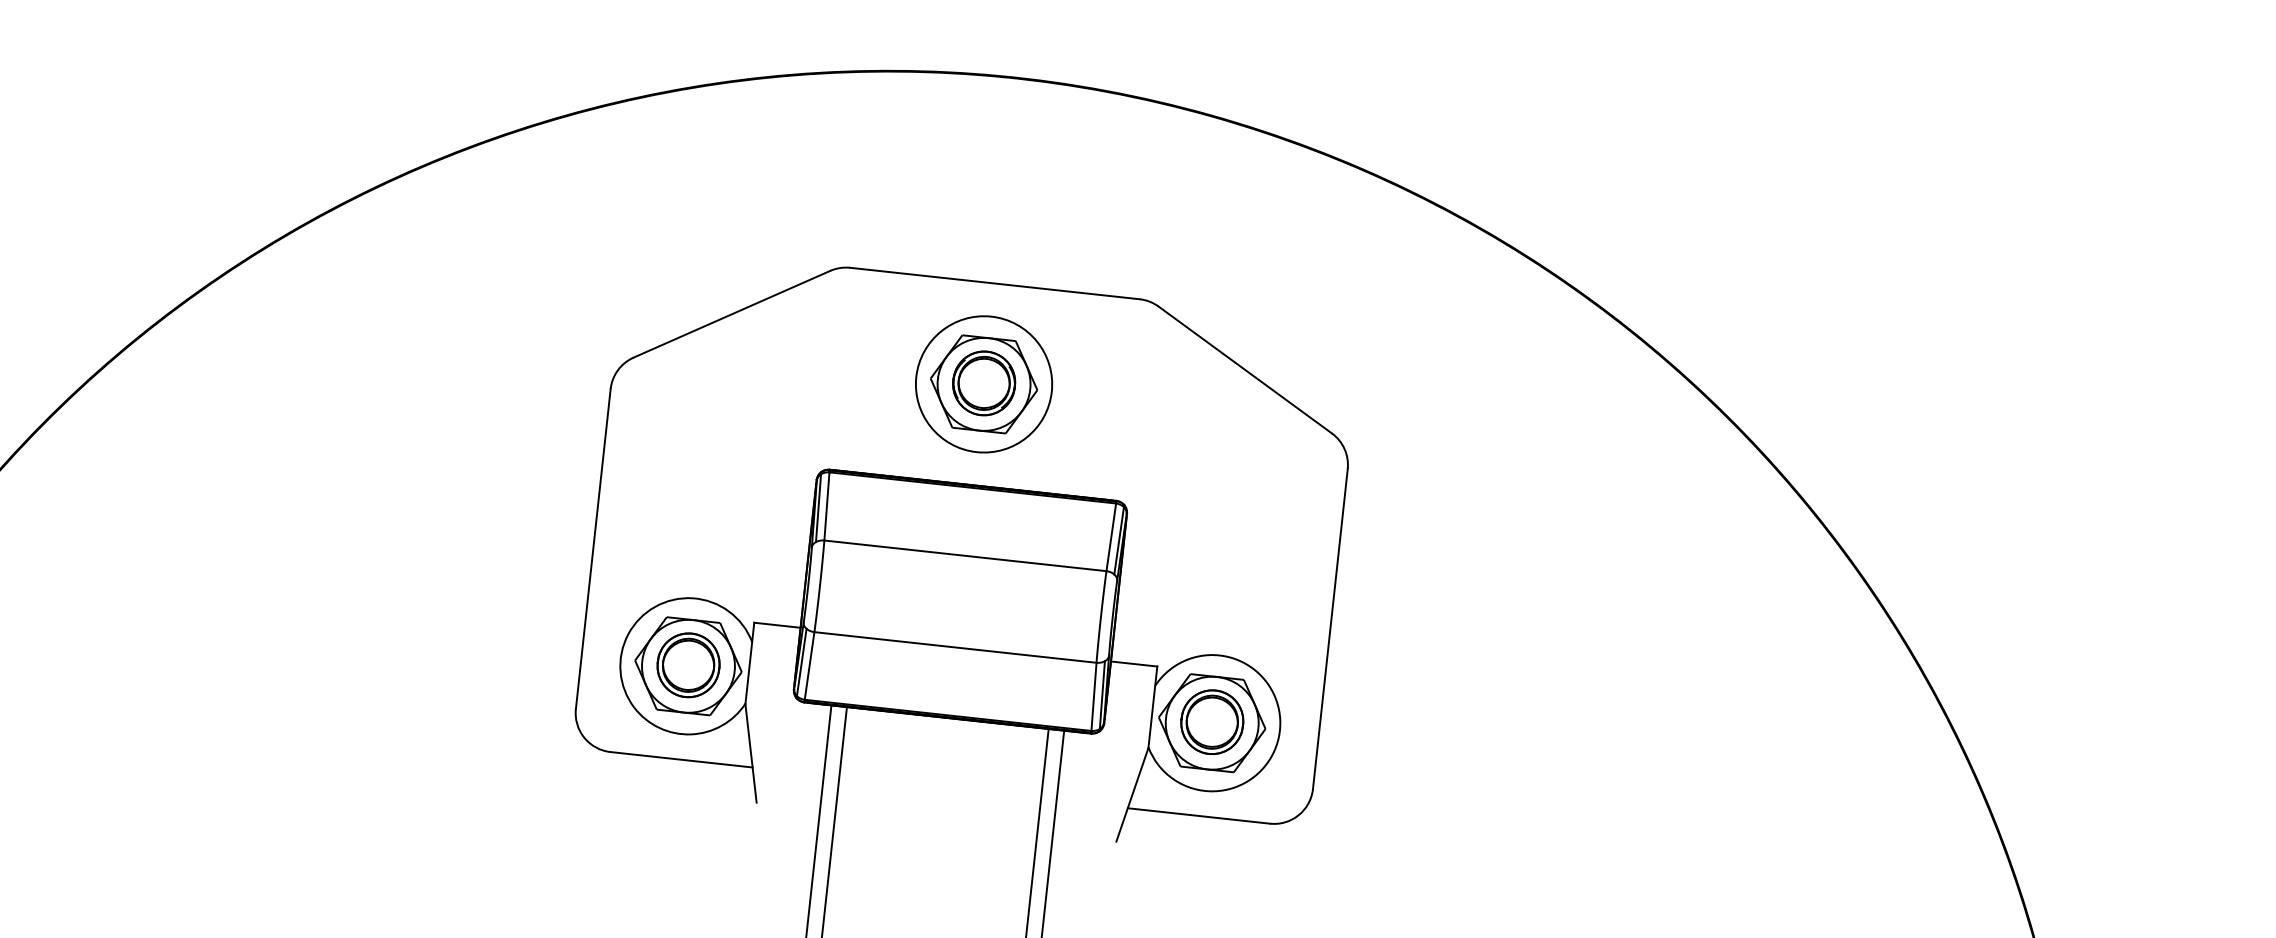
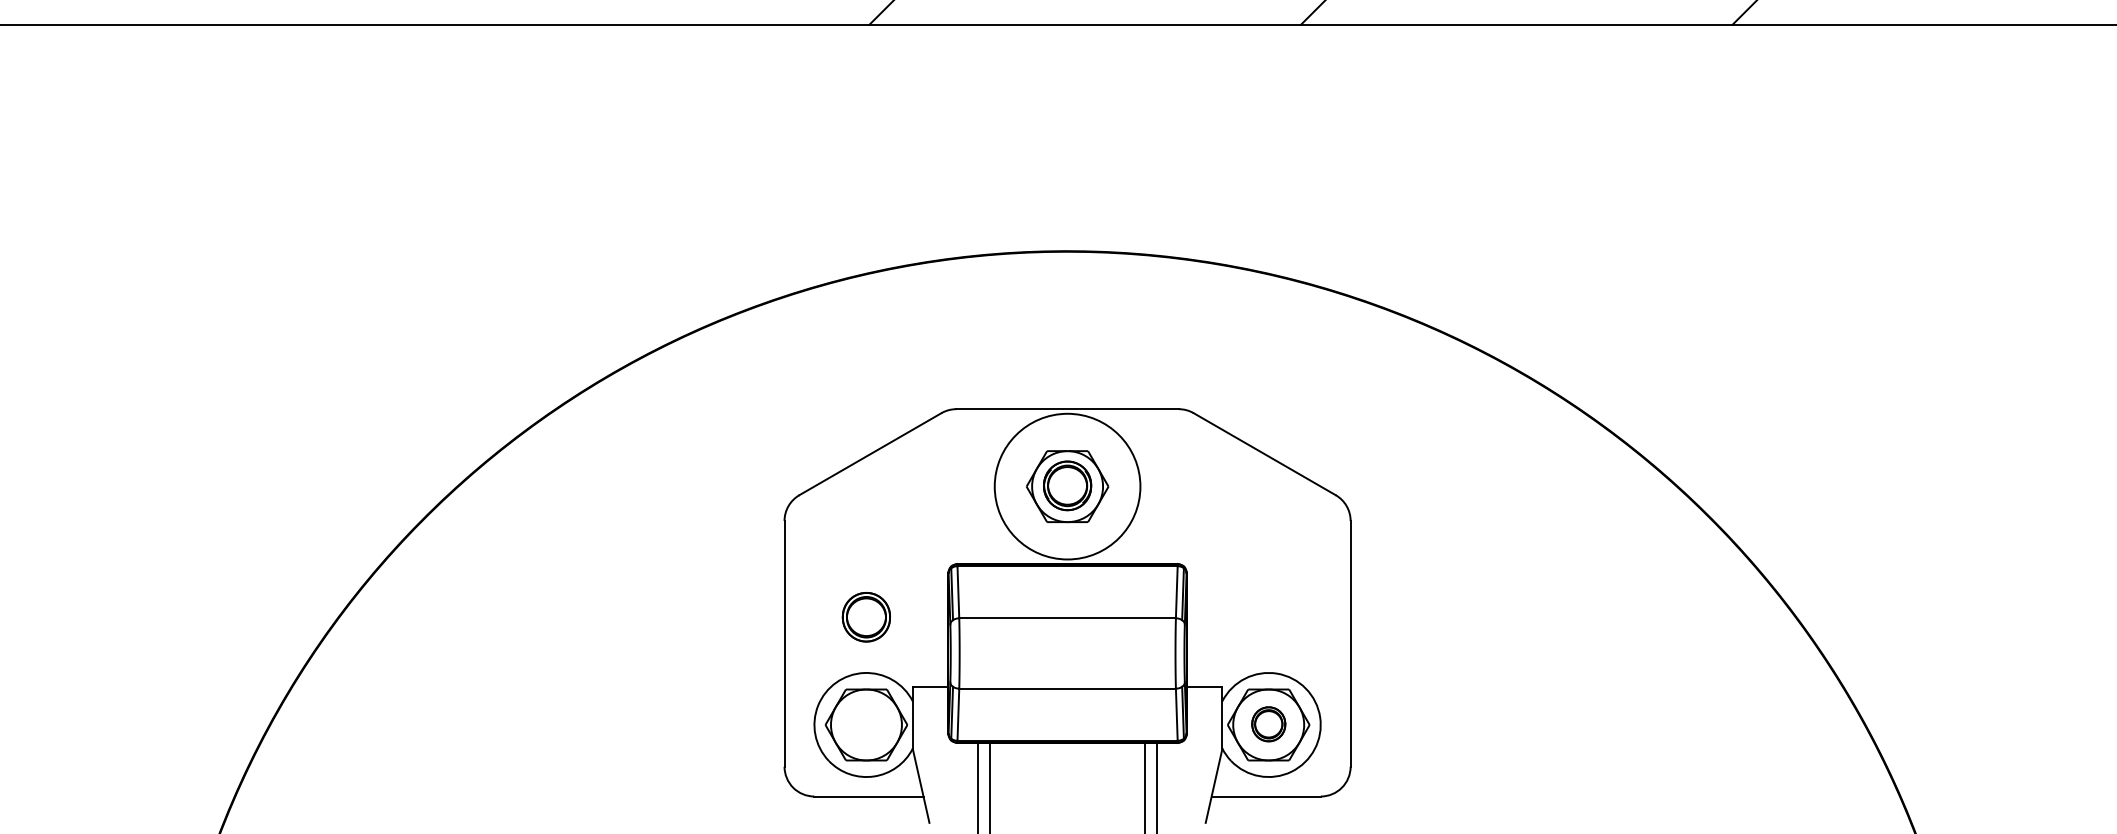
circle: (983, 384) -> (1067, 486), size x1.4
part: (687, 665) -> (865, 617), moved
part: (1212, 722) -> (1268, 724), size x0.7

